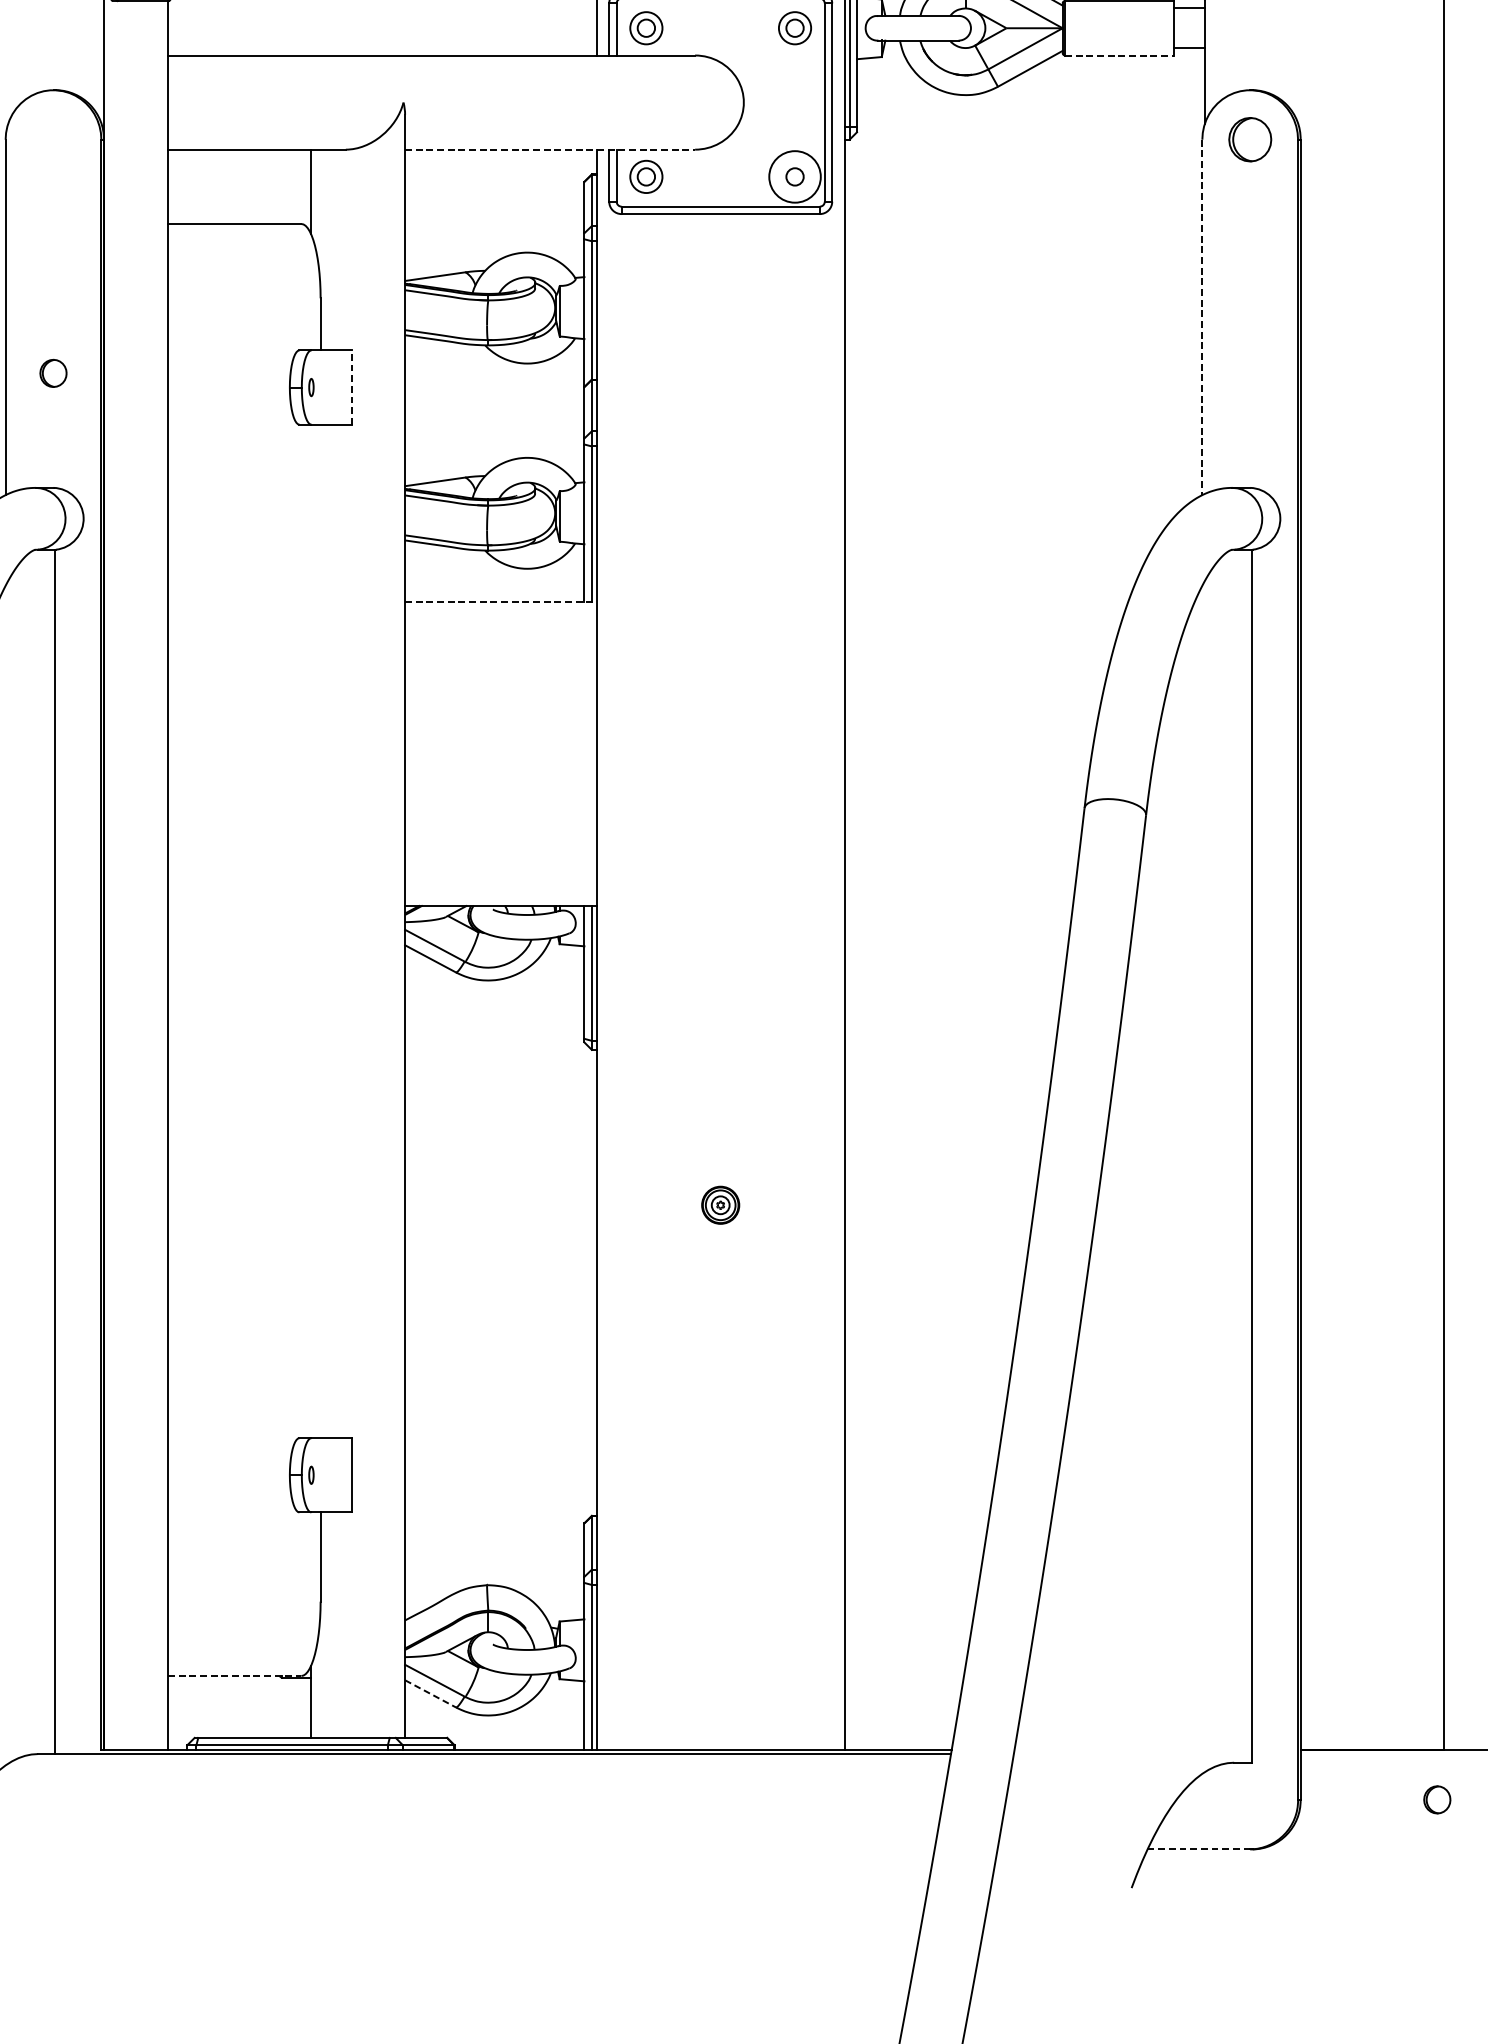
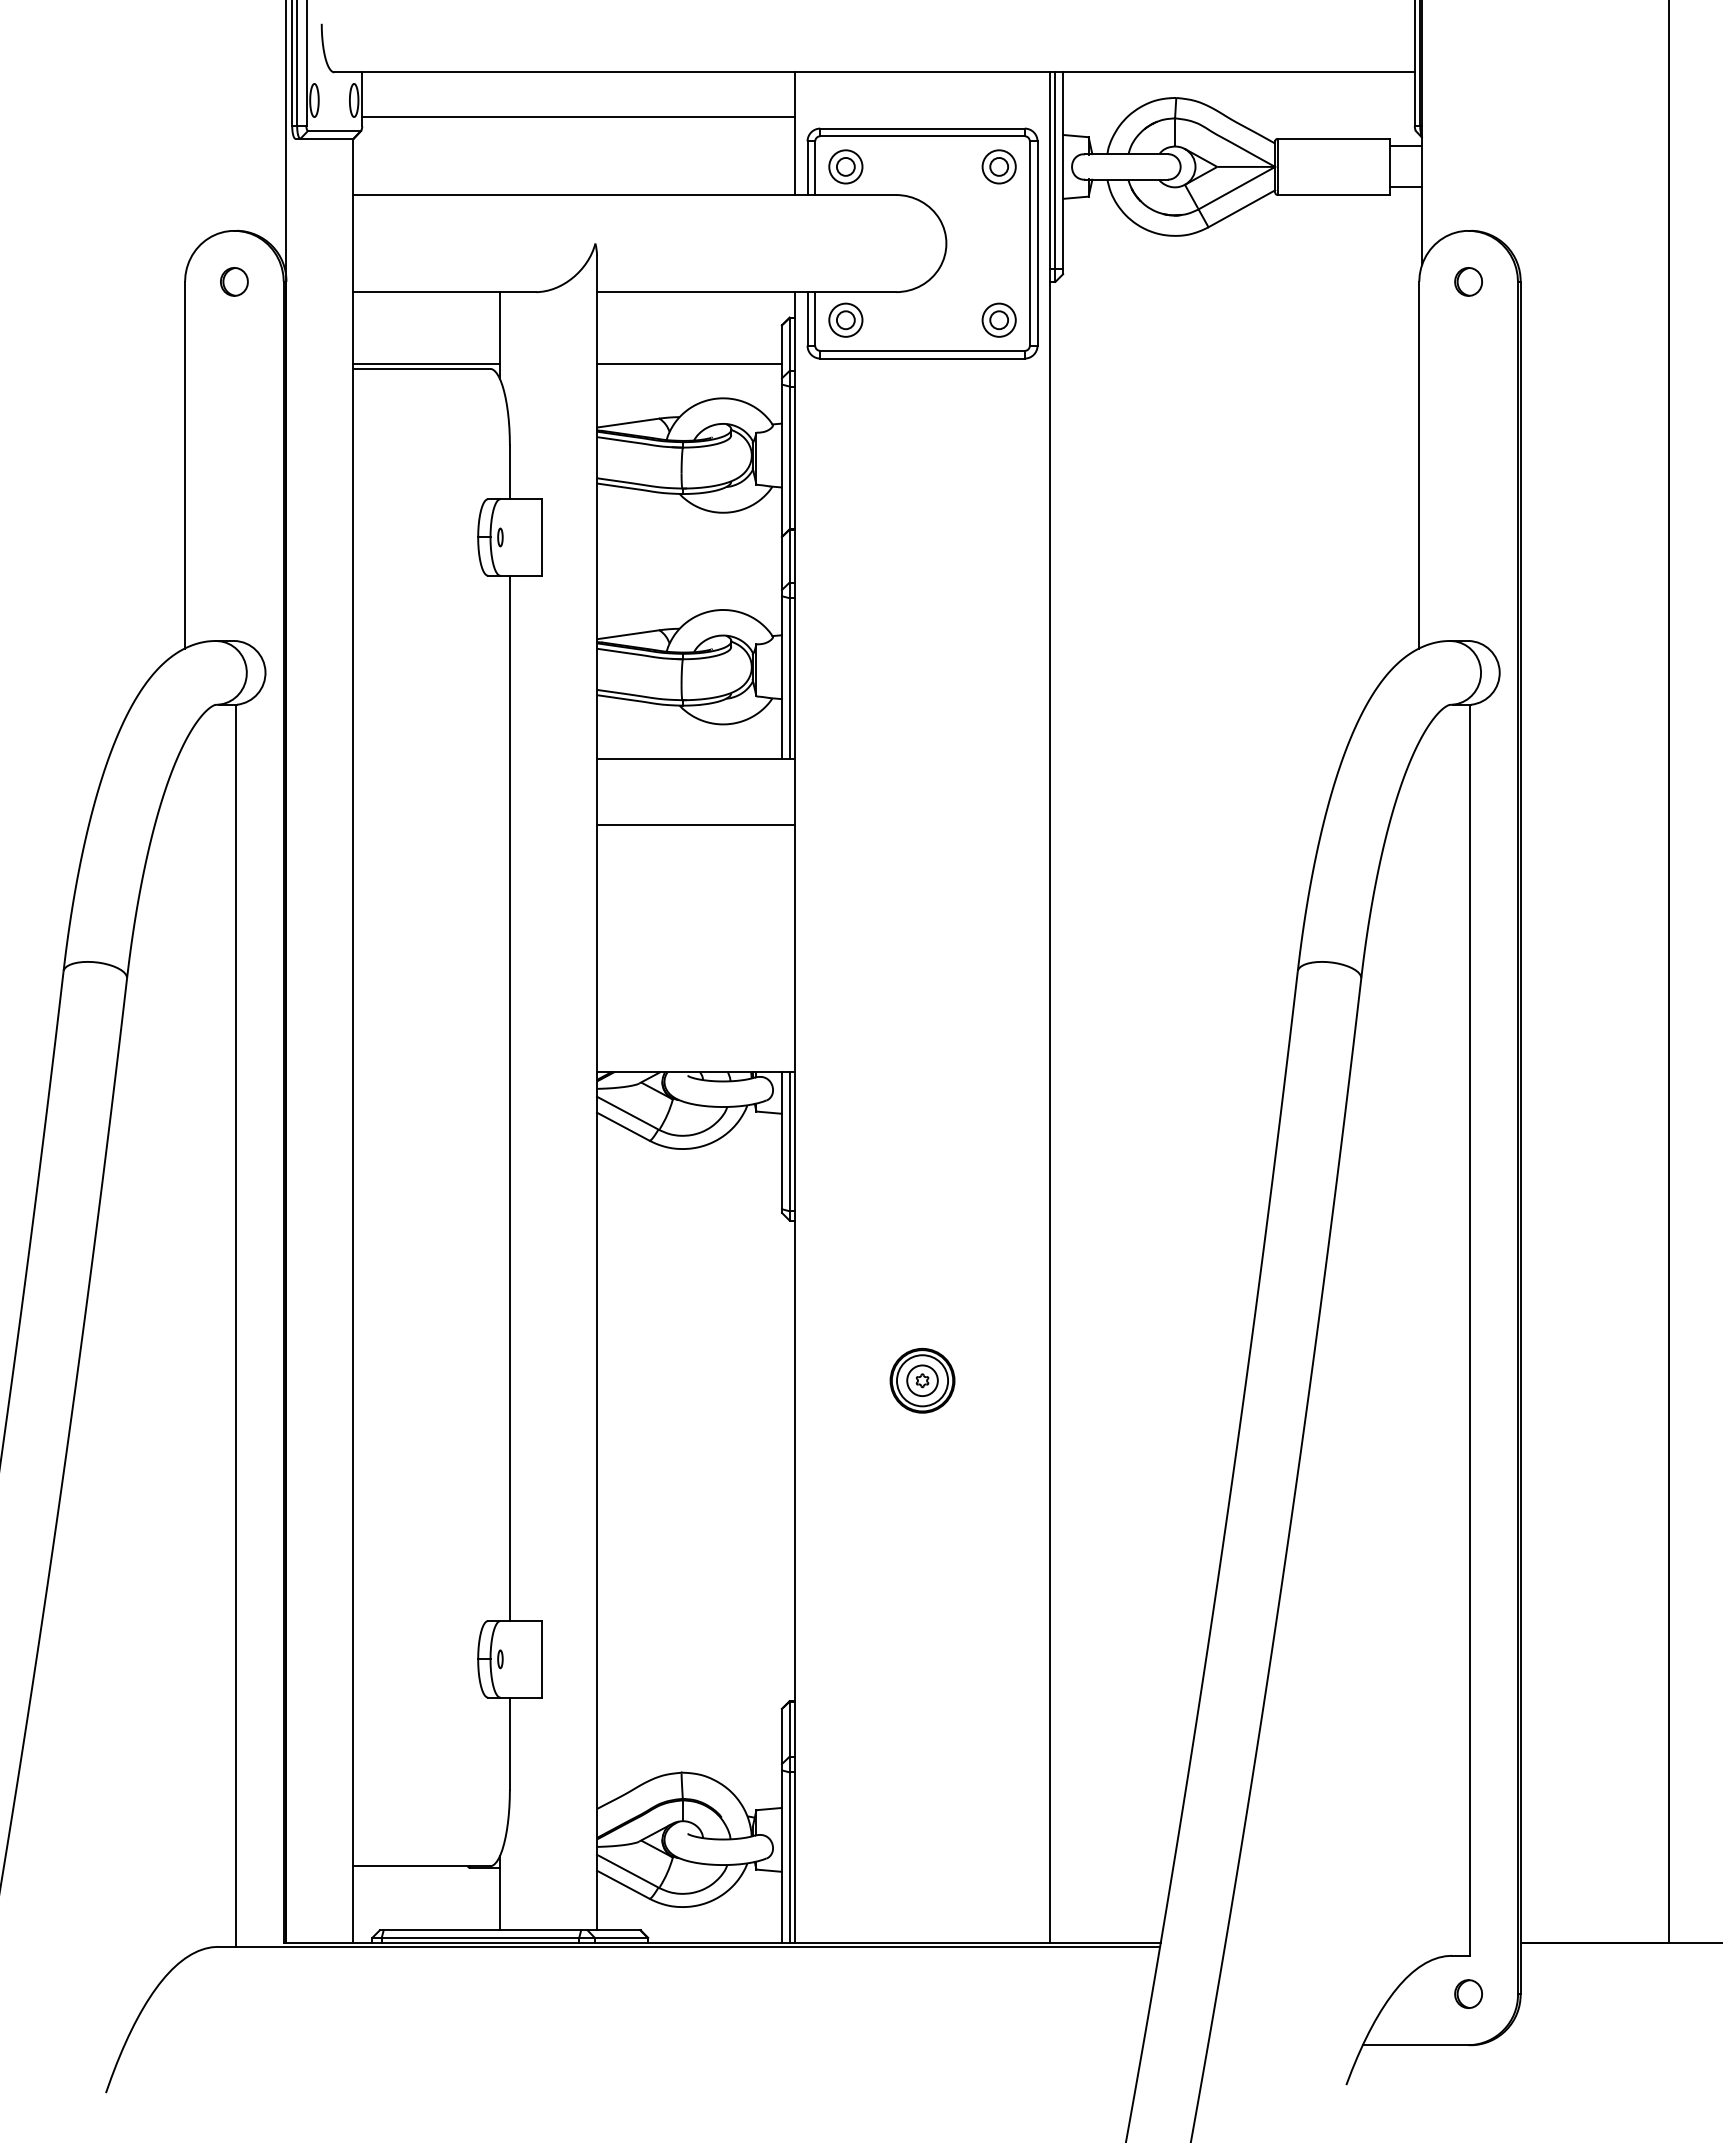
line: (1120, 55) -> (1334, 195), dashed -> solid
part: (1250, 139) -> (1468, 281), size x0.62
line: (550, 150) -> (746, 292), dashed -> solid
circle: (794, 176) -> (998, 319), size x0.62
line: (238, 219) -> (425, 364), added
line: (494, 219) -> (689, 364), added
line: (1202, 317) -> (1419, 465), dashed -> solid
part: (53, 373) -> (234, 281), moved
line: (352, 386) -> (542, 536), dashed -> solid
line: (500, 601) -> (695, 758), dashed -> solid
line: (500, 665) -> (695, 824), added
line: (320, 931) -> (509, 1098), added
part: (720, 1204) -> (922, 1380), size x1.67
line: (234, 1676) -> (421, 1866), dashed -> solid
line: (430, 1693) -> (623, 1884), dashed -> solid
part: (1437, 1799) -> (1468, 1993), moved
line: (1198, 1849) -> (1415, 2045), dashed -> solid

